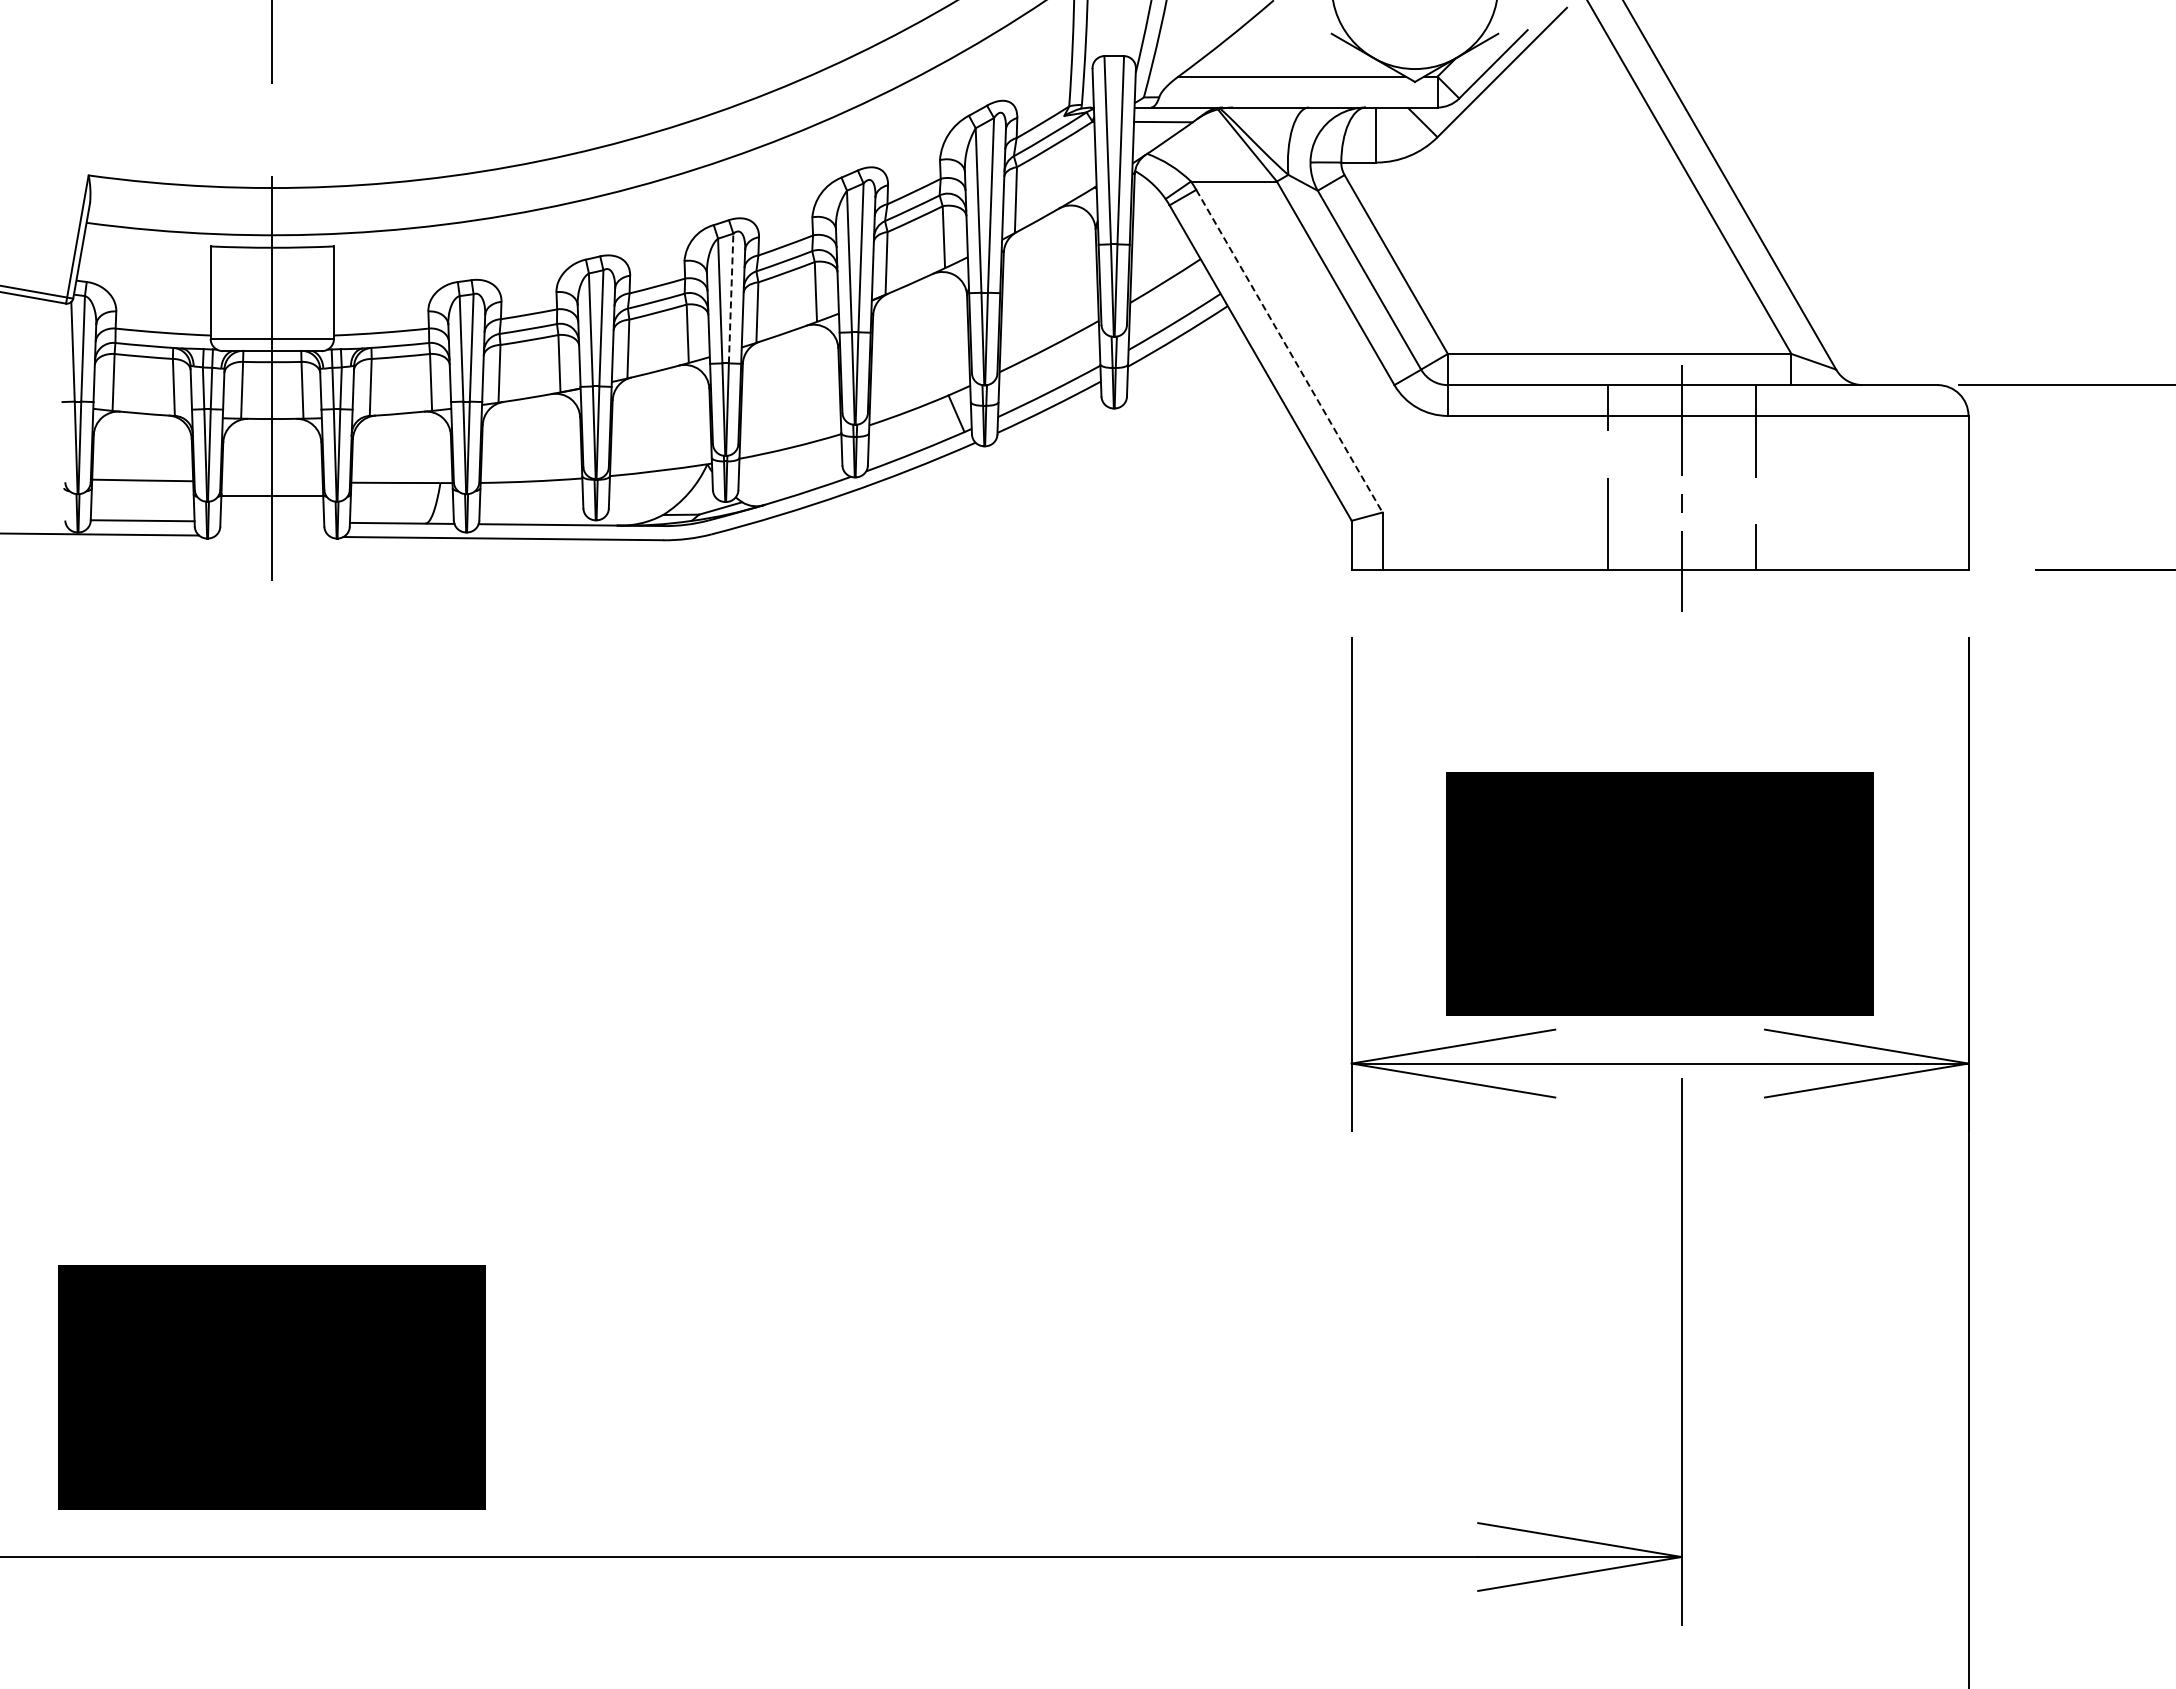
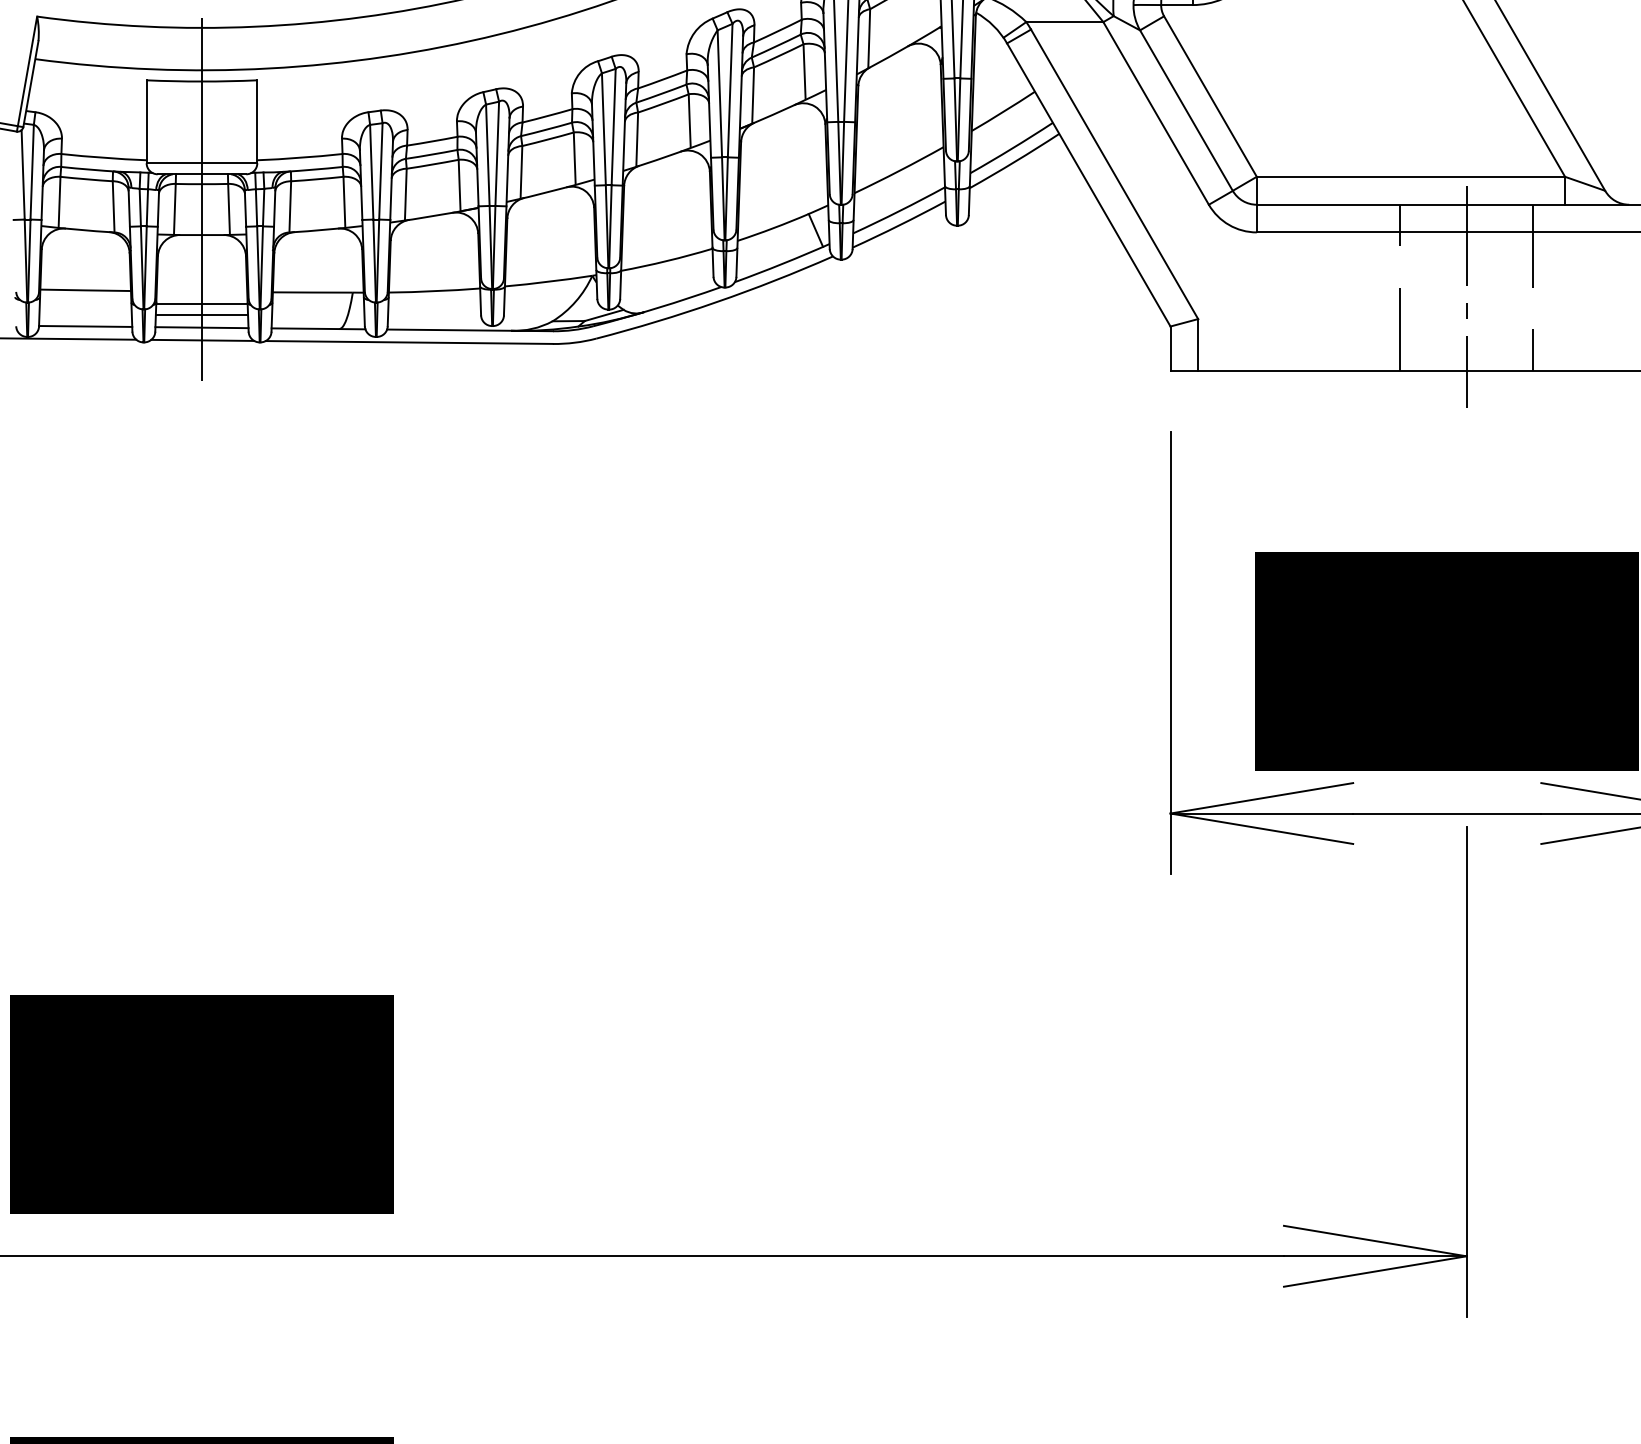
line: (731, 298) -> (613, 127), dashed -> solid
line: (1289, 351) -> (1114, 174), dashed -> solid
line: (271, 508) -> (201, 315), added
line: (272, 521) -> (202, 327), added
line: (272, 535) -> (202, 339), added

